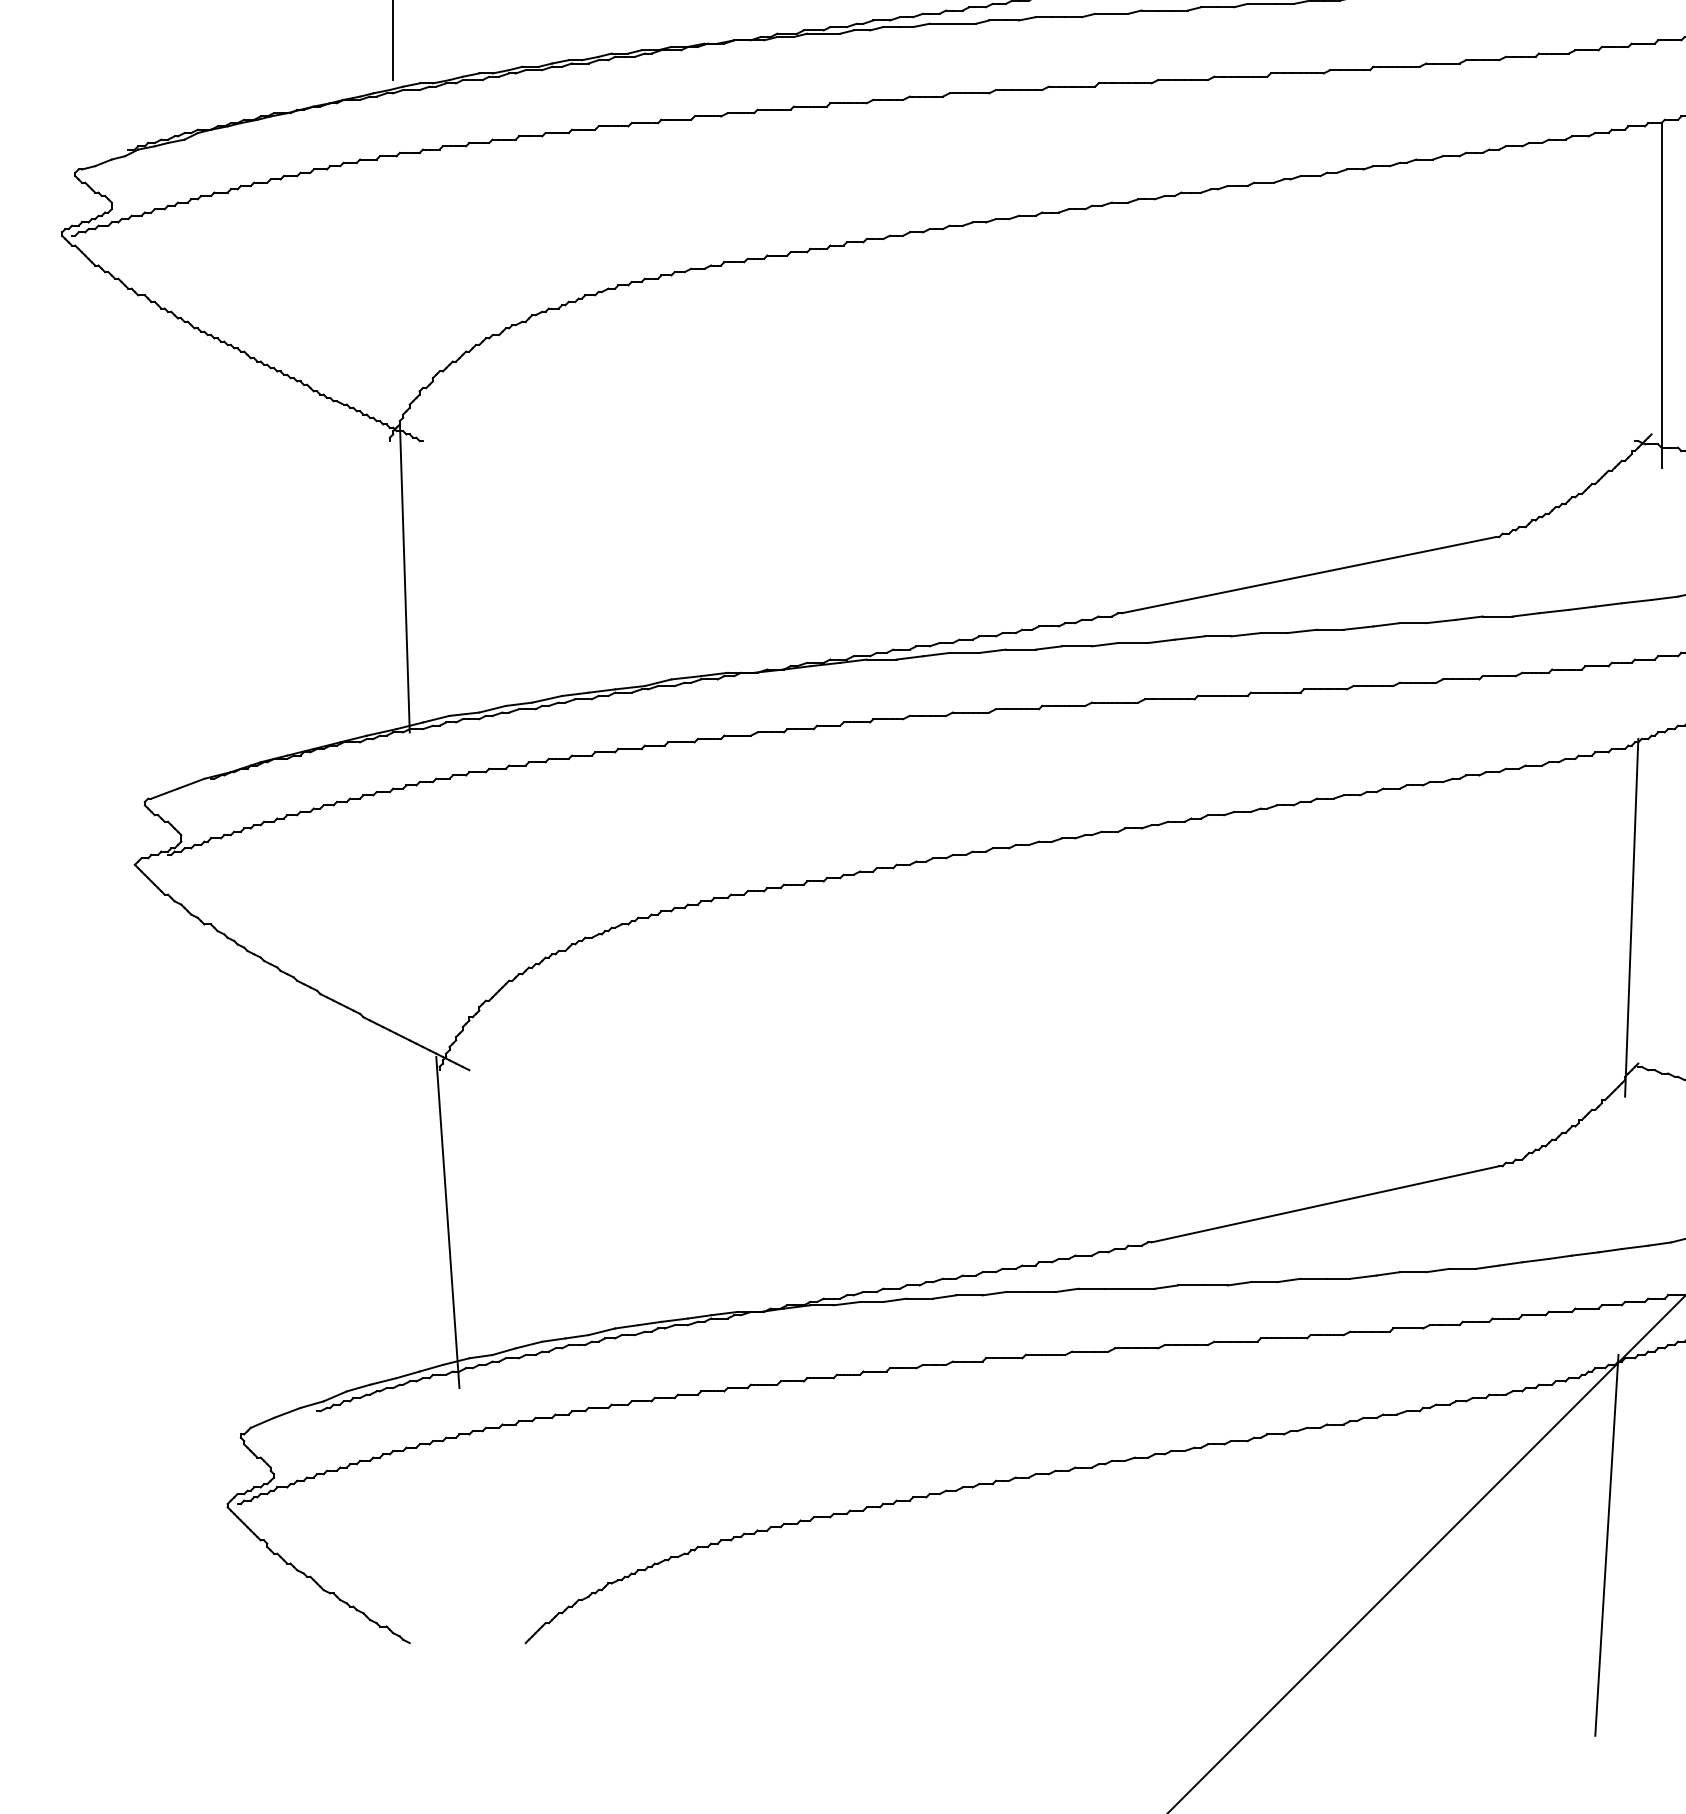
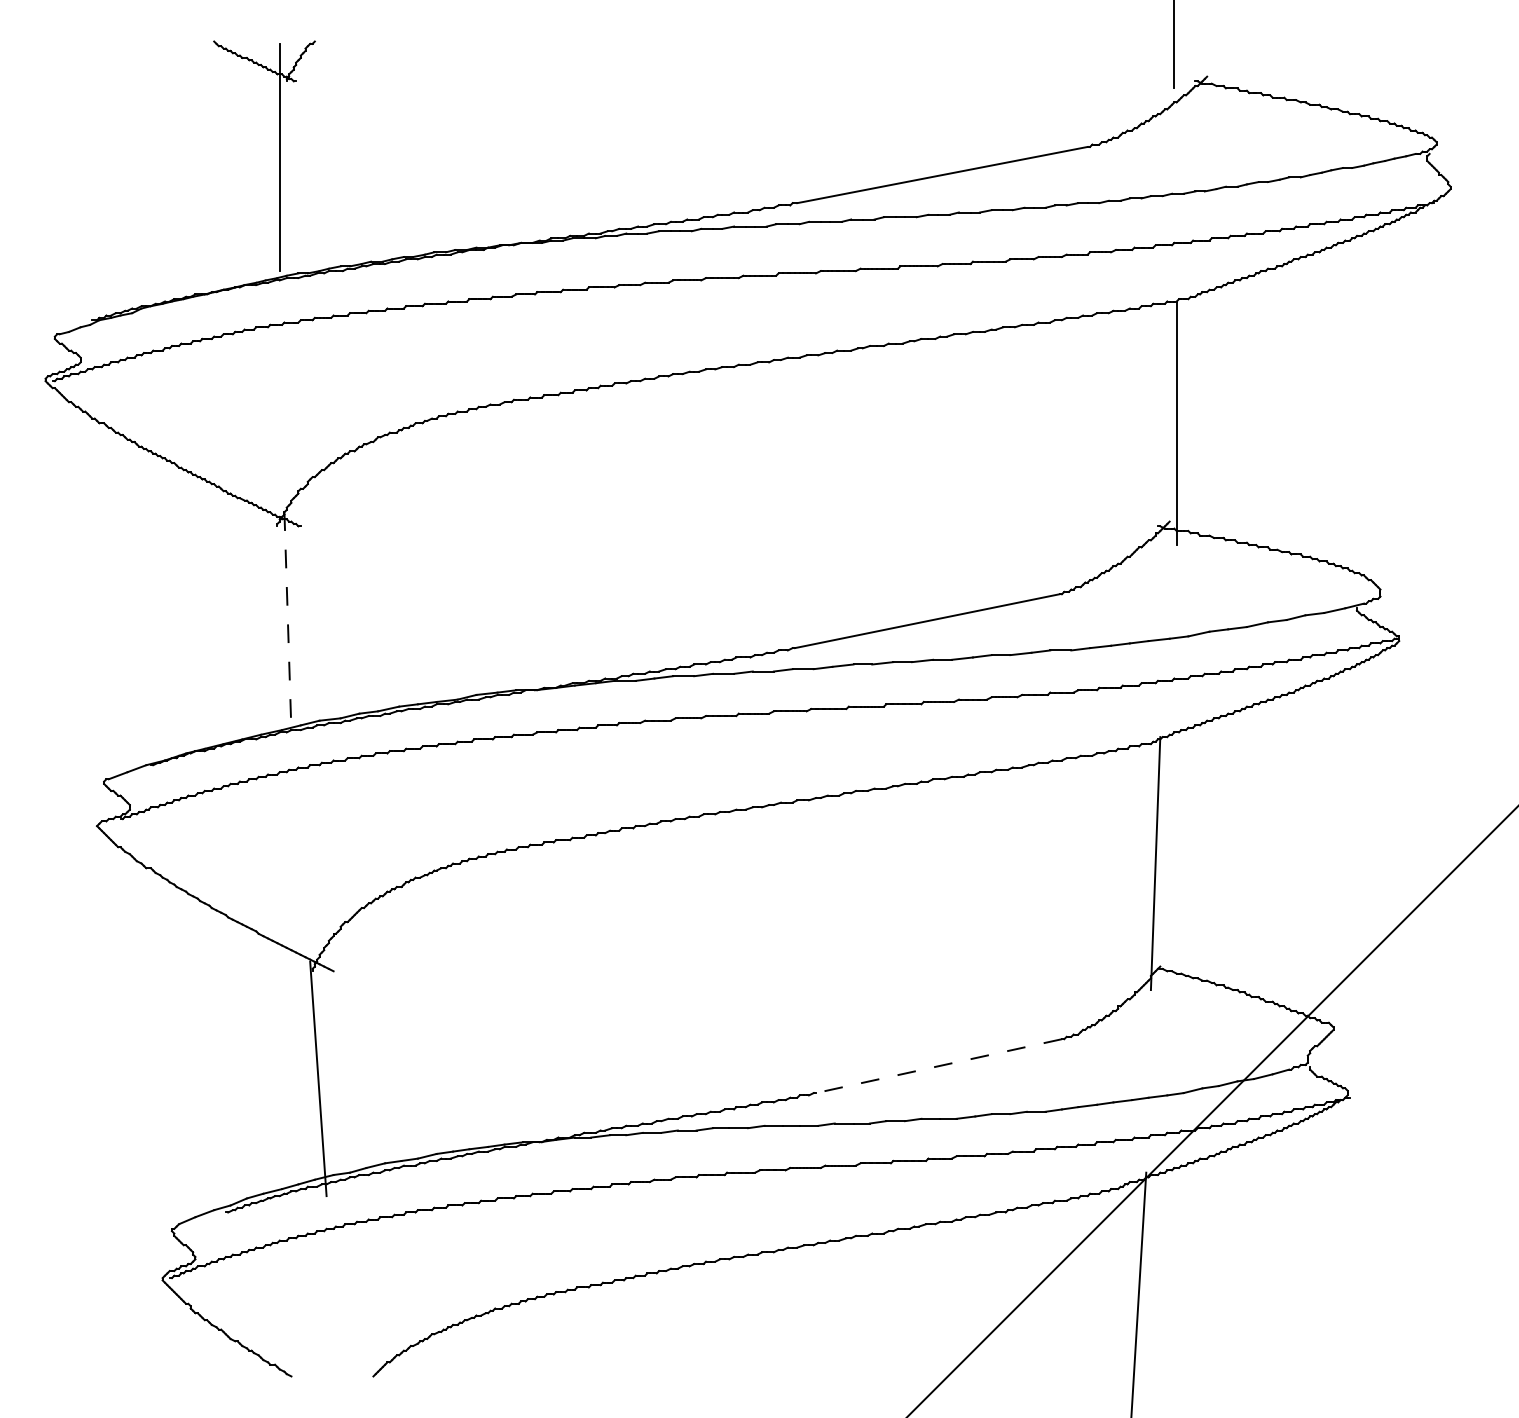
line: (404, 577) -> (287, 622), solid -> dashed
line: (1326, 1204) -> (939, 1066), solid -> dashed

